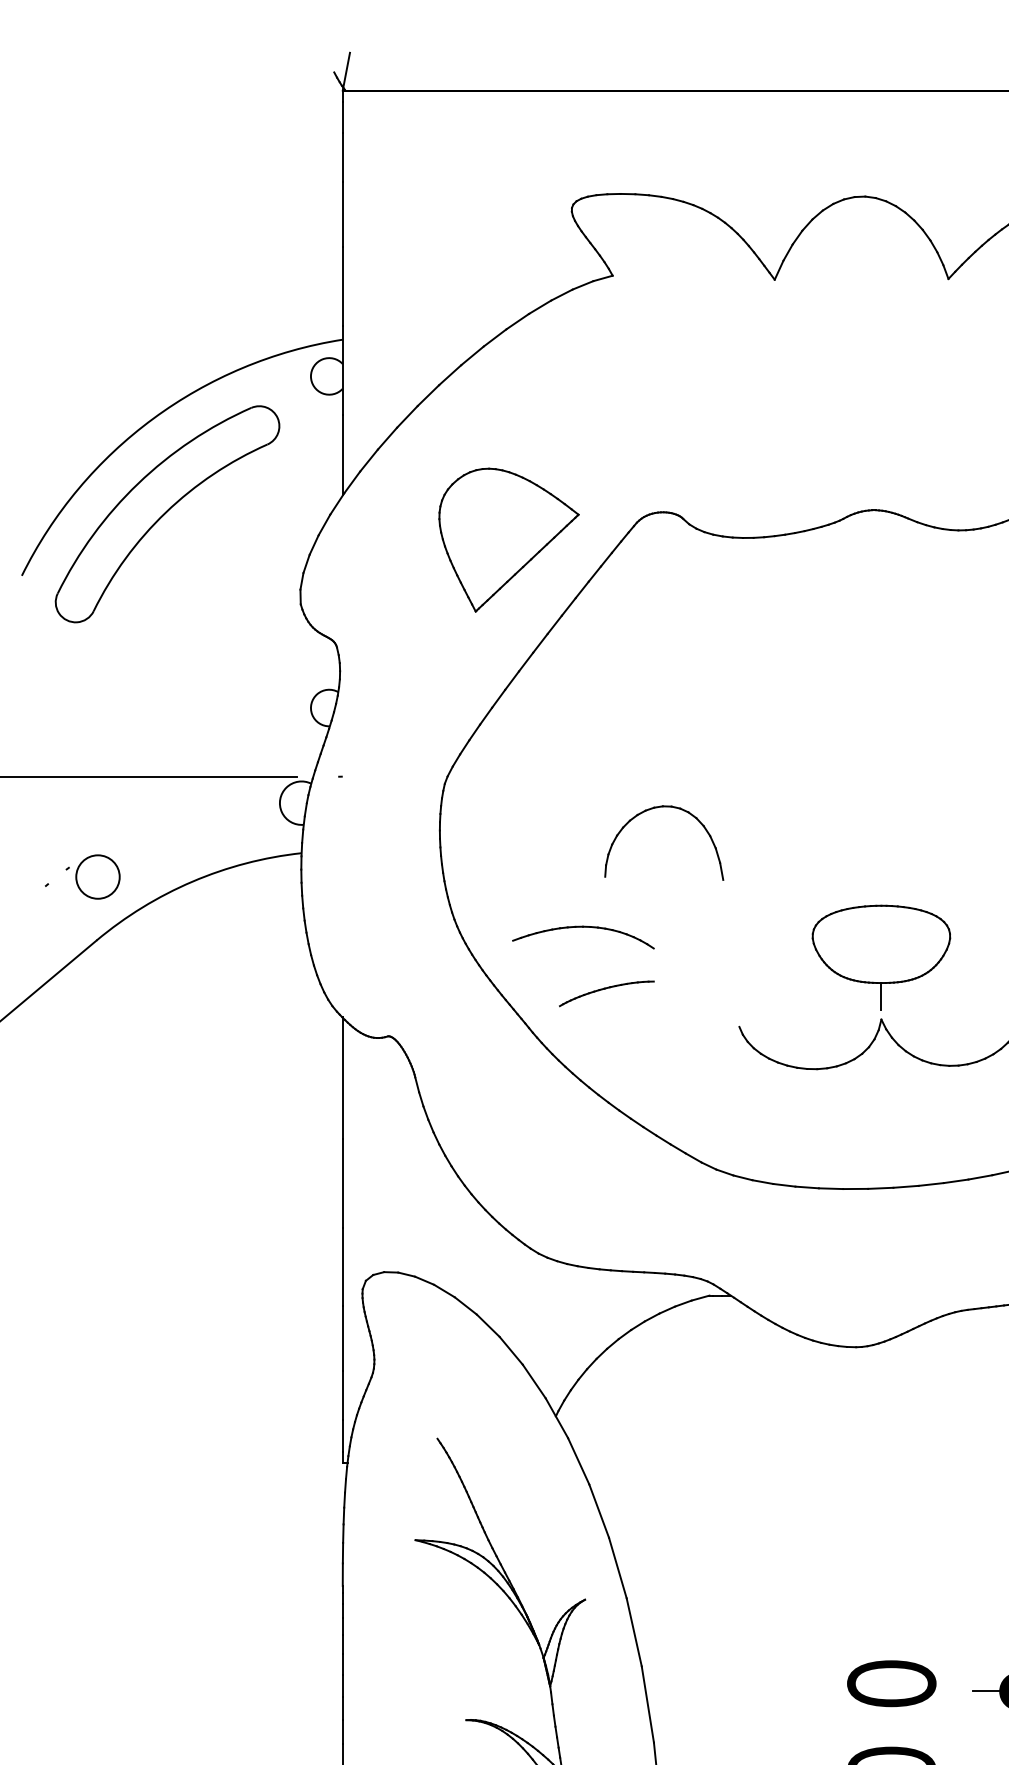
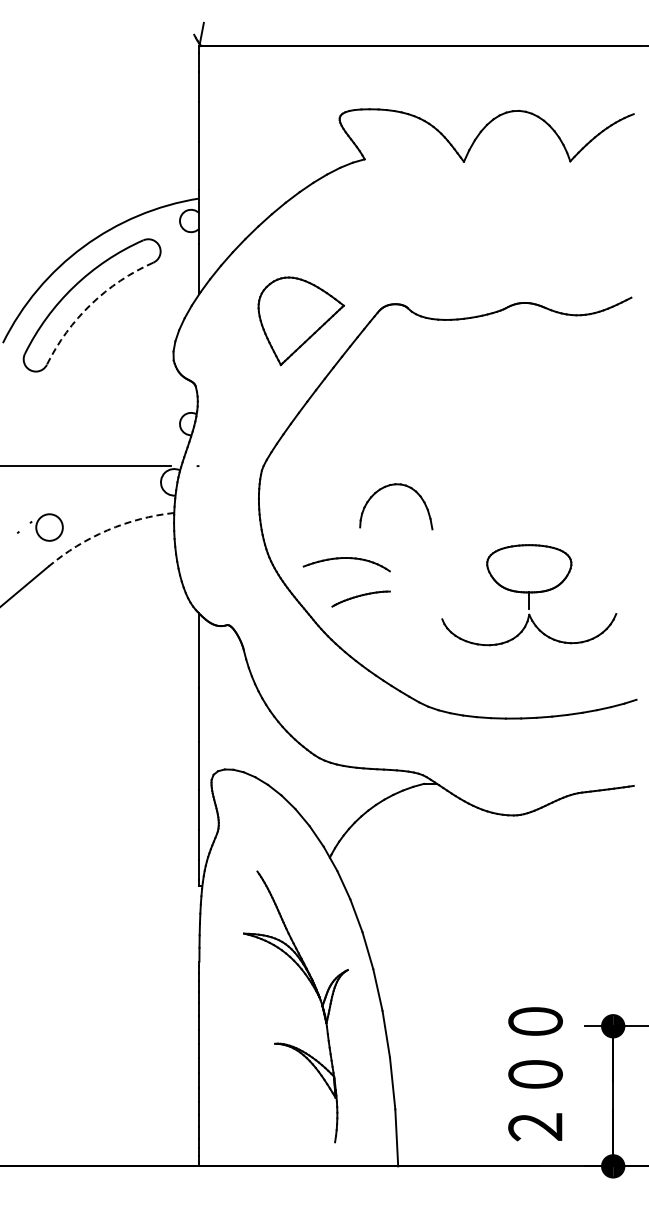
arc: (166, 512) -> (91, 304), solid -> dashed
arc: (192, 881) -> (107, 530), solid -> dashed

